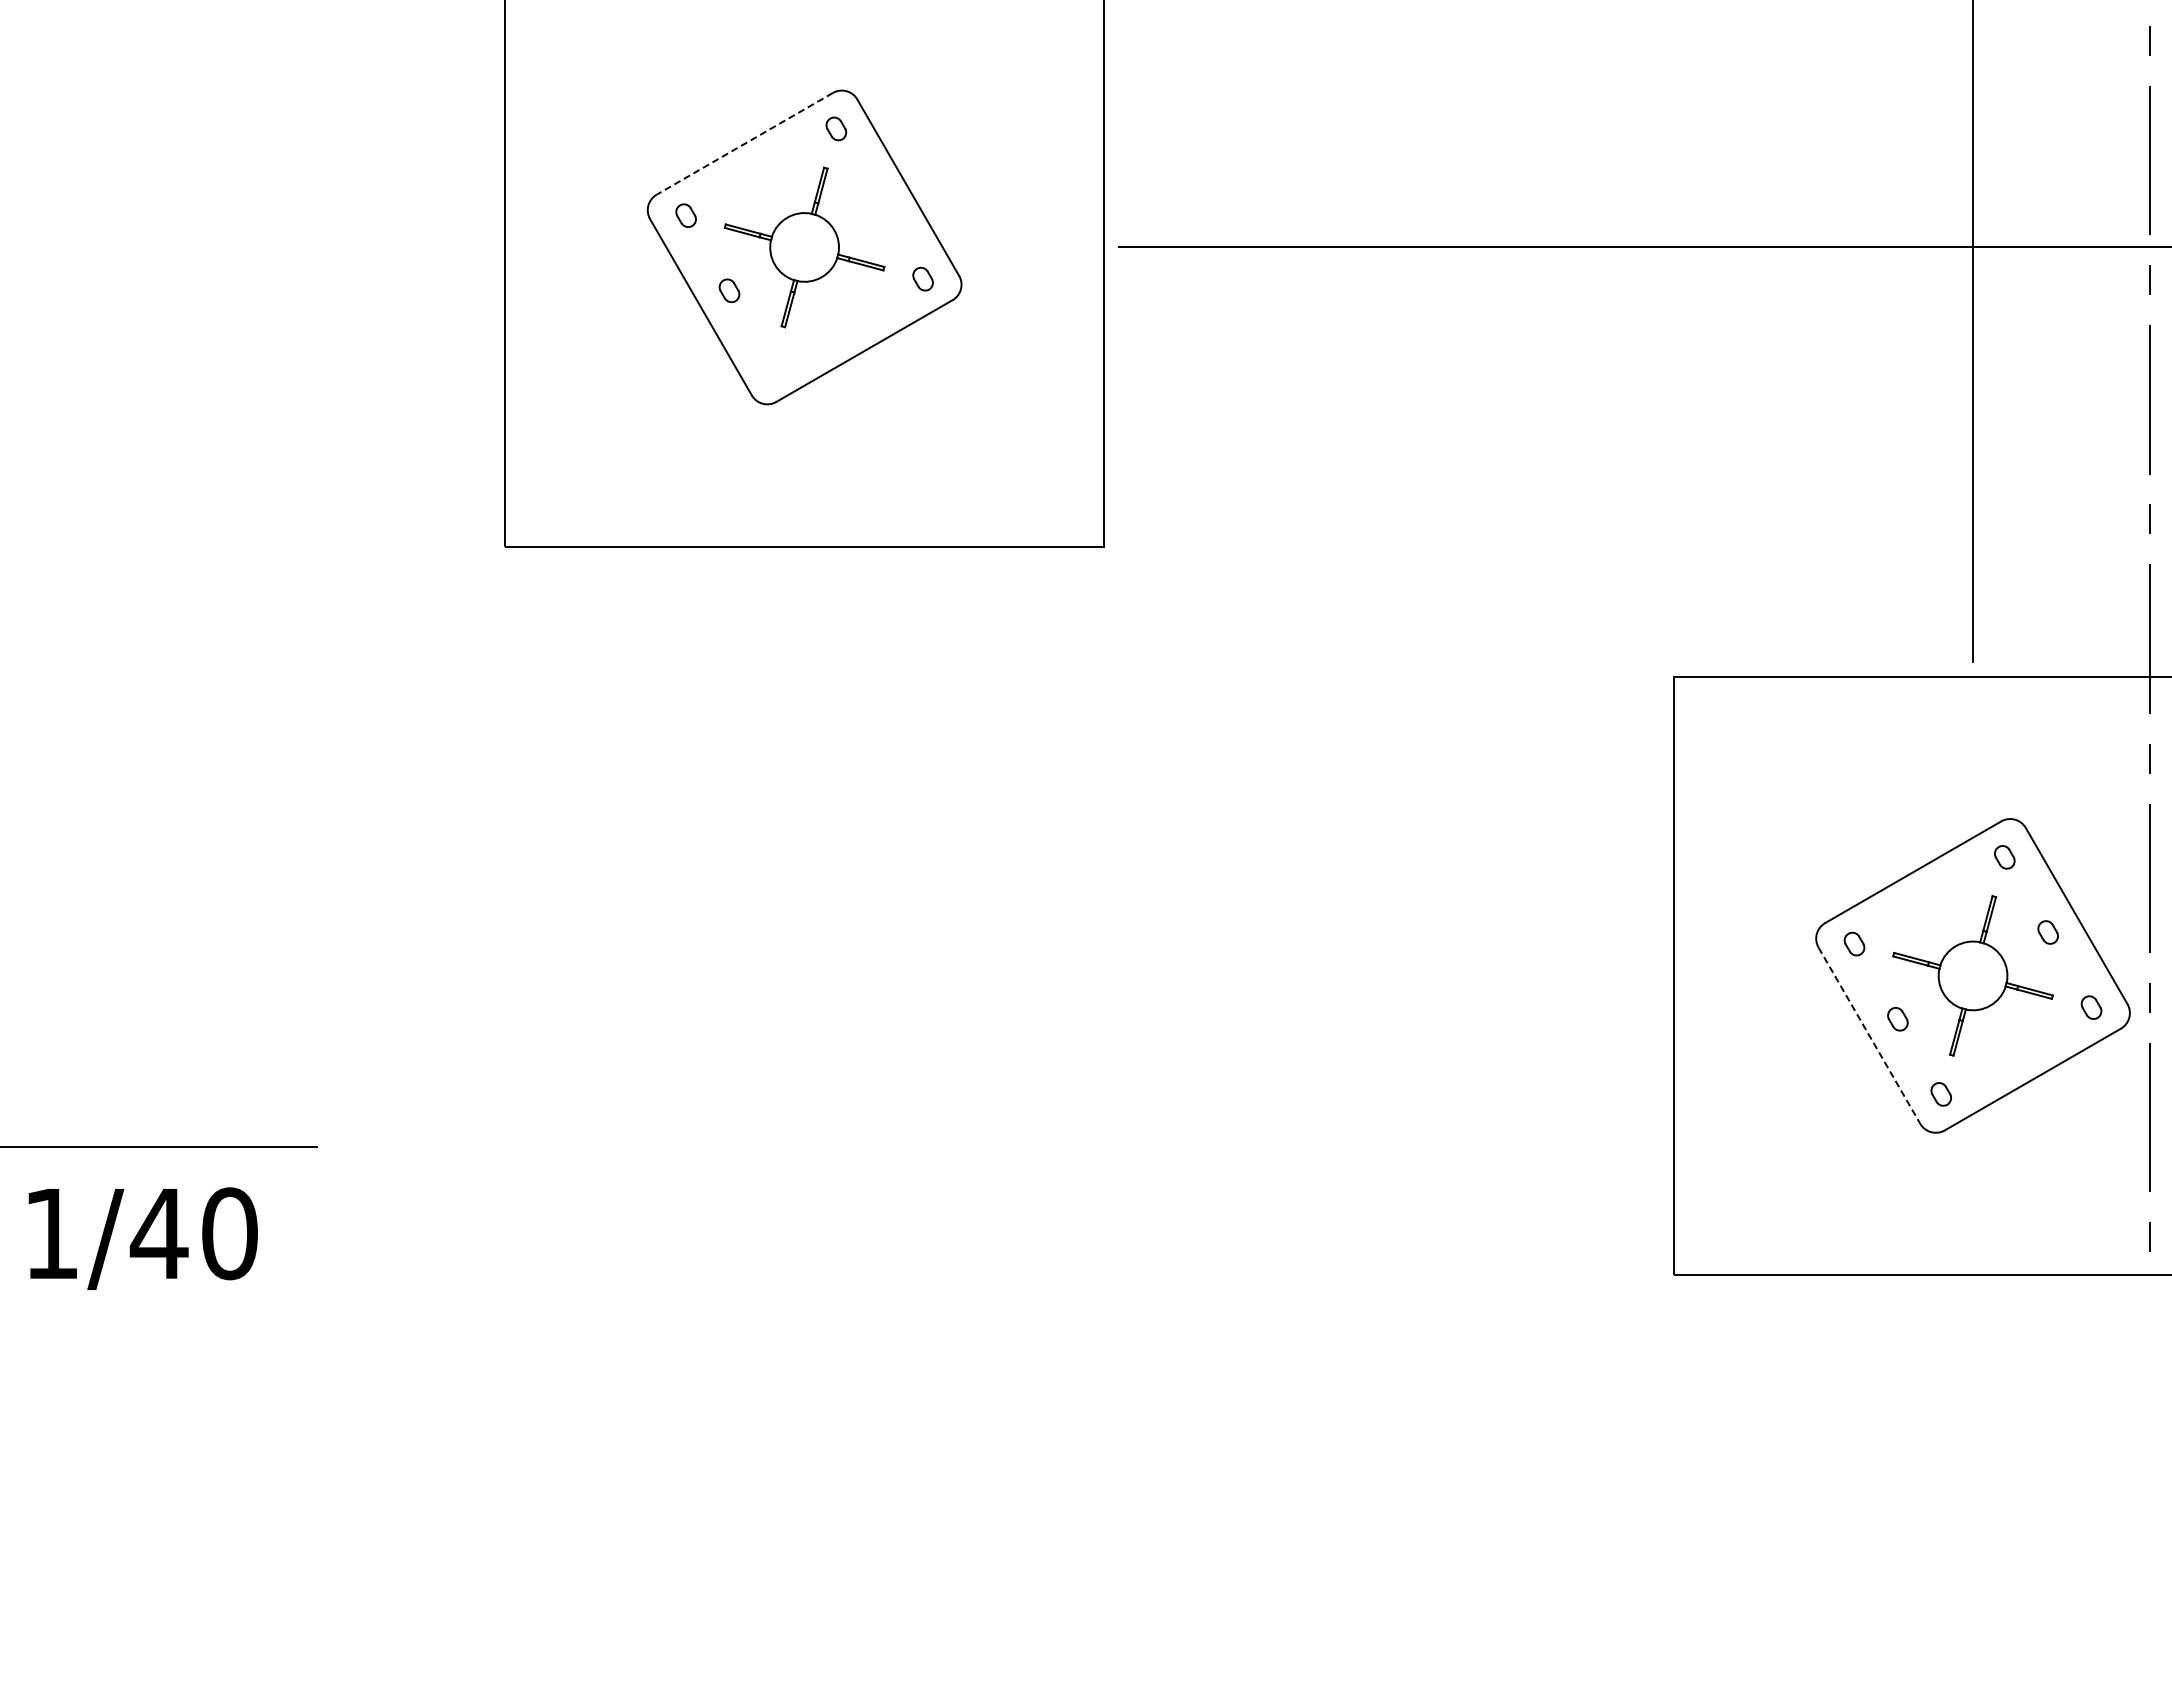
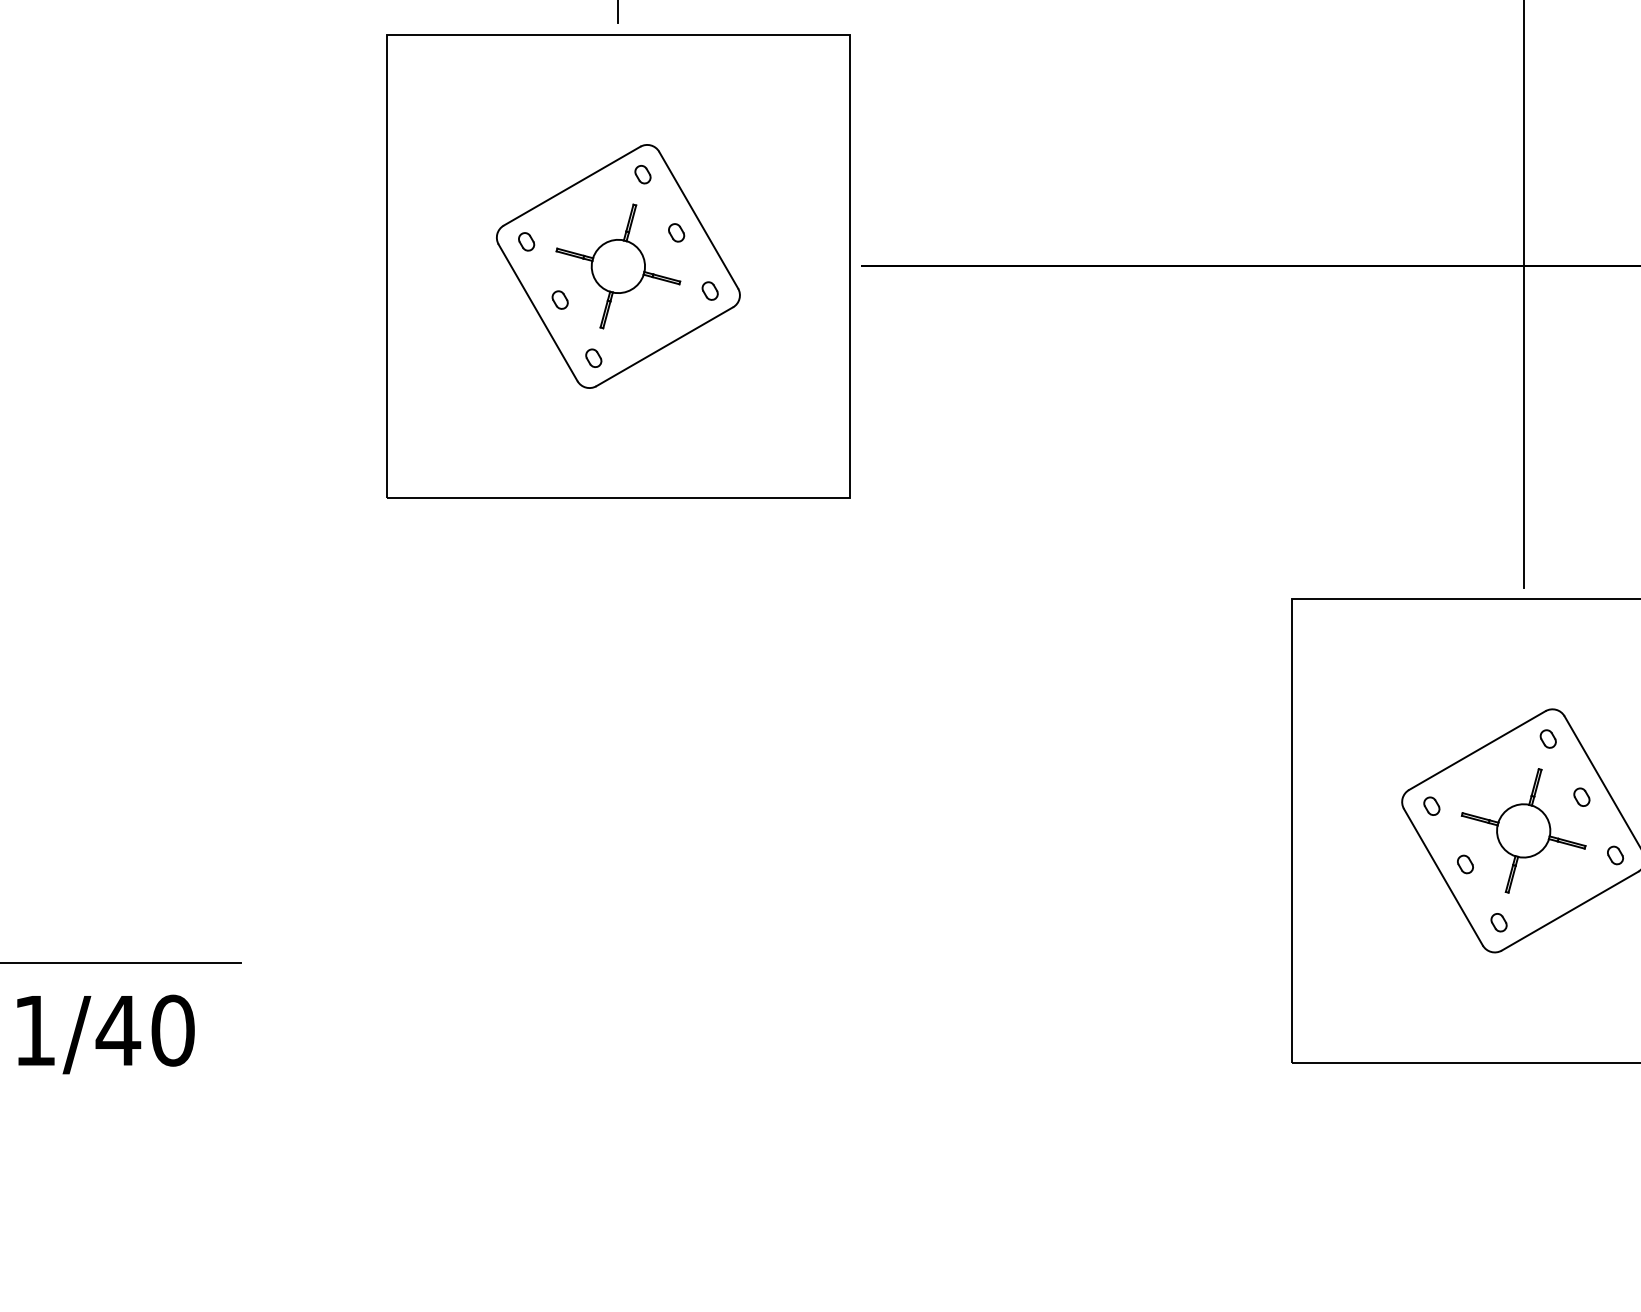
line: (744, 143) -> (571, 185), dashed -> solid
part: (879, 203) -> (676, 232), added
part: (772, 365) -> (593, 357), added
line: (1869, 1035) -> (1443, 877), dashed -> solid

